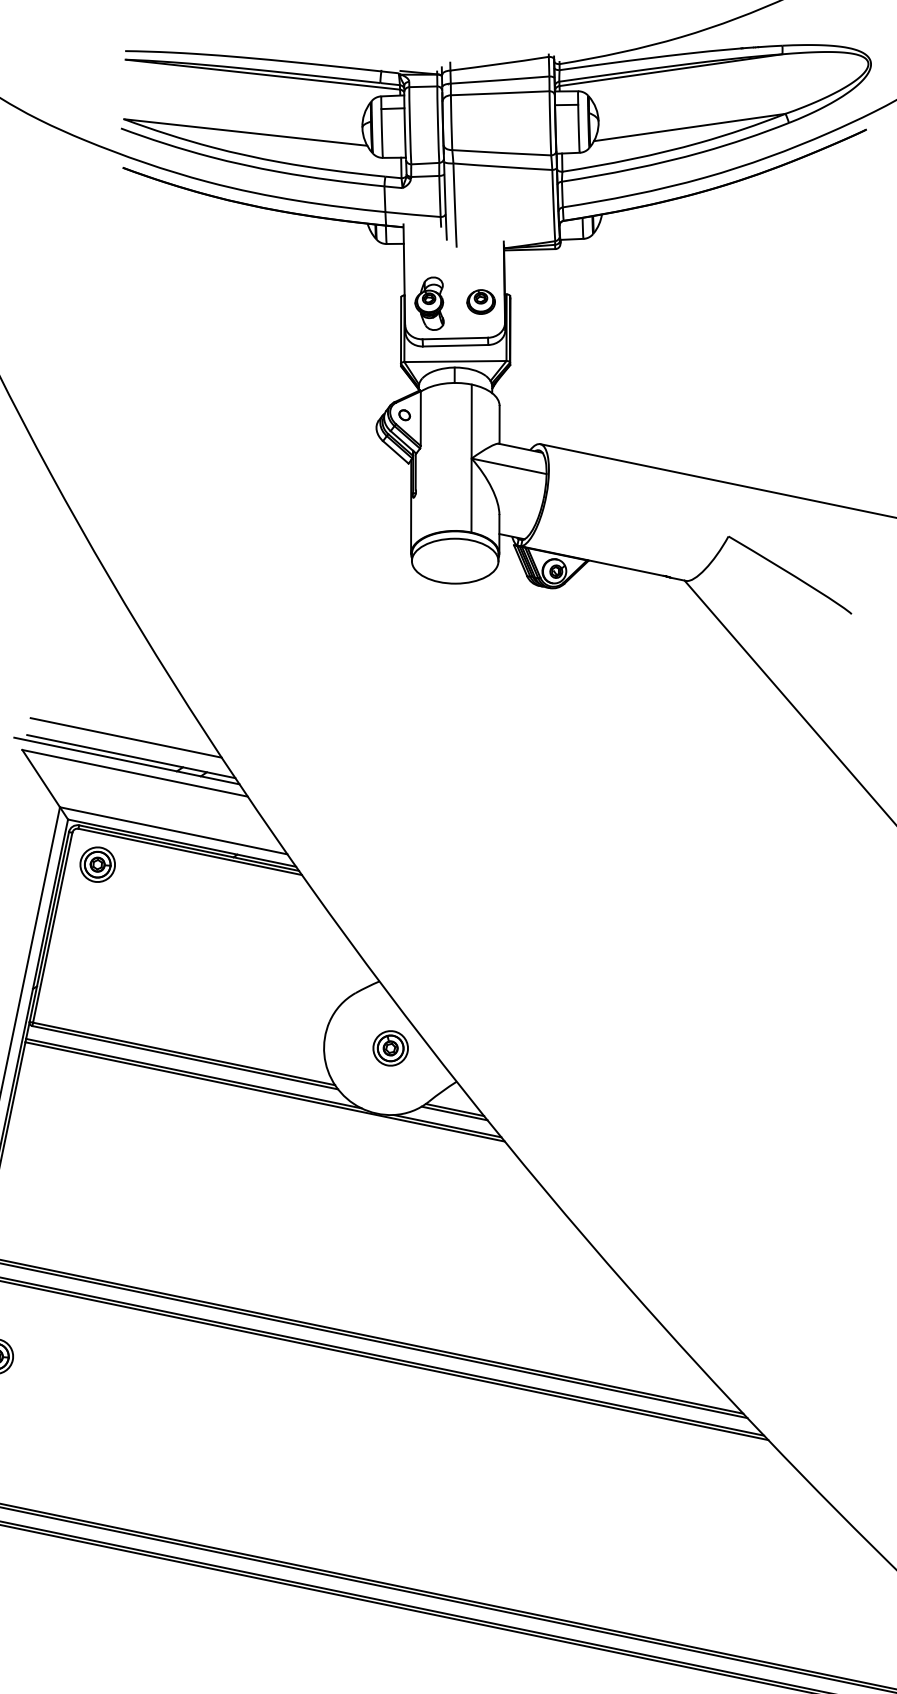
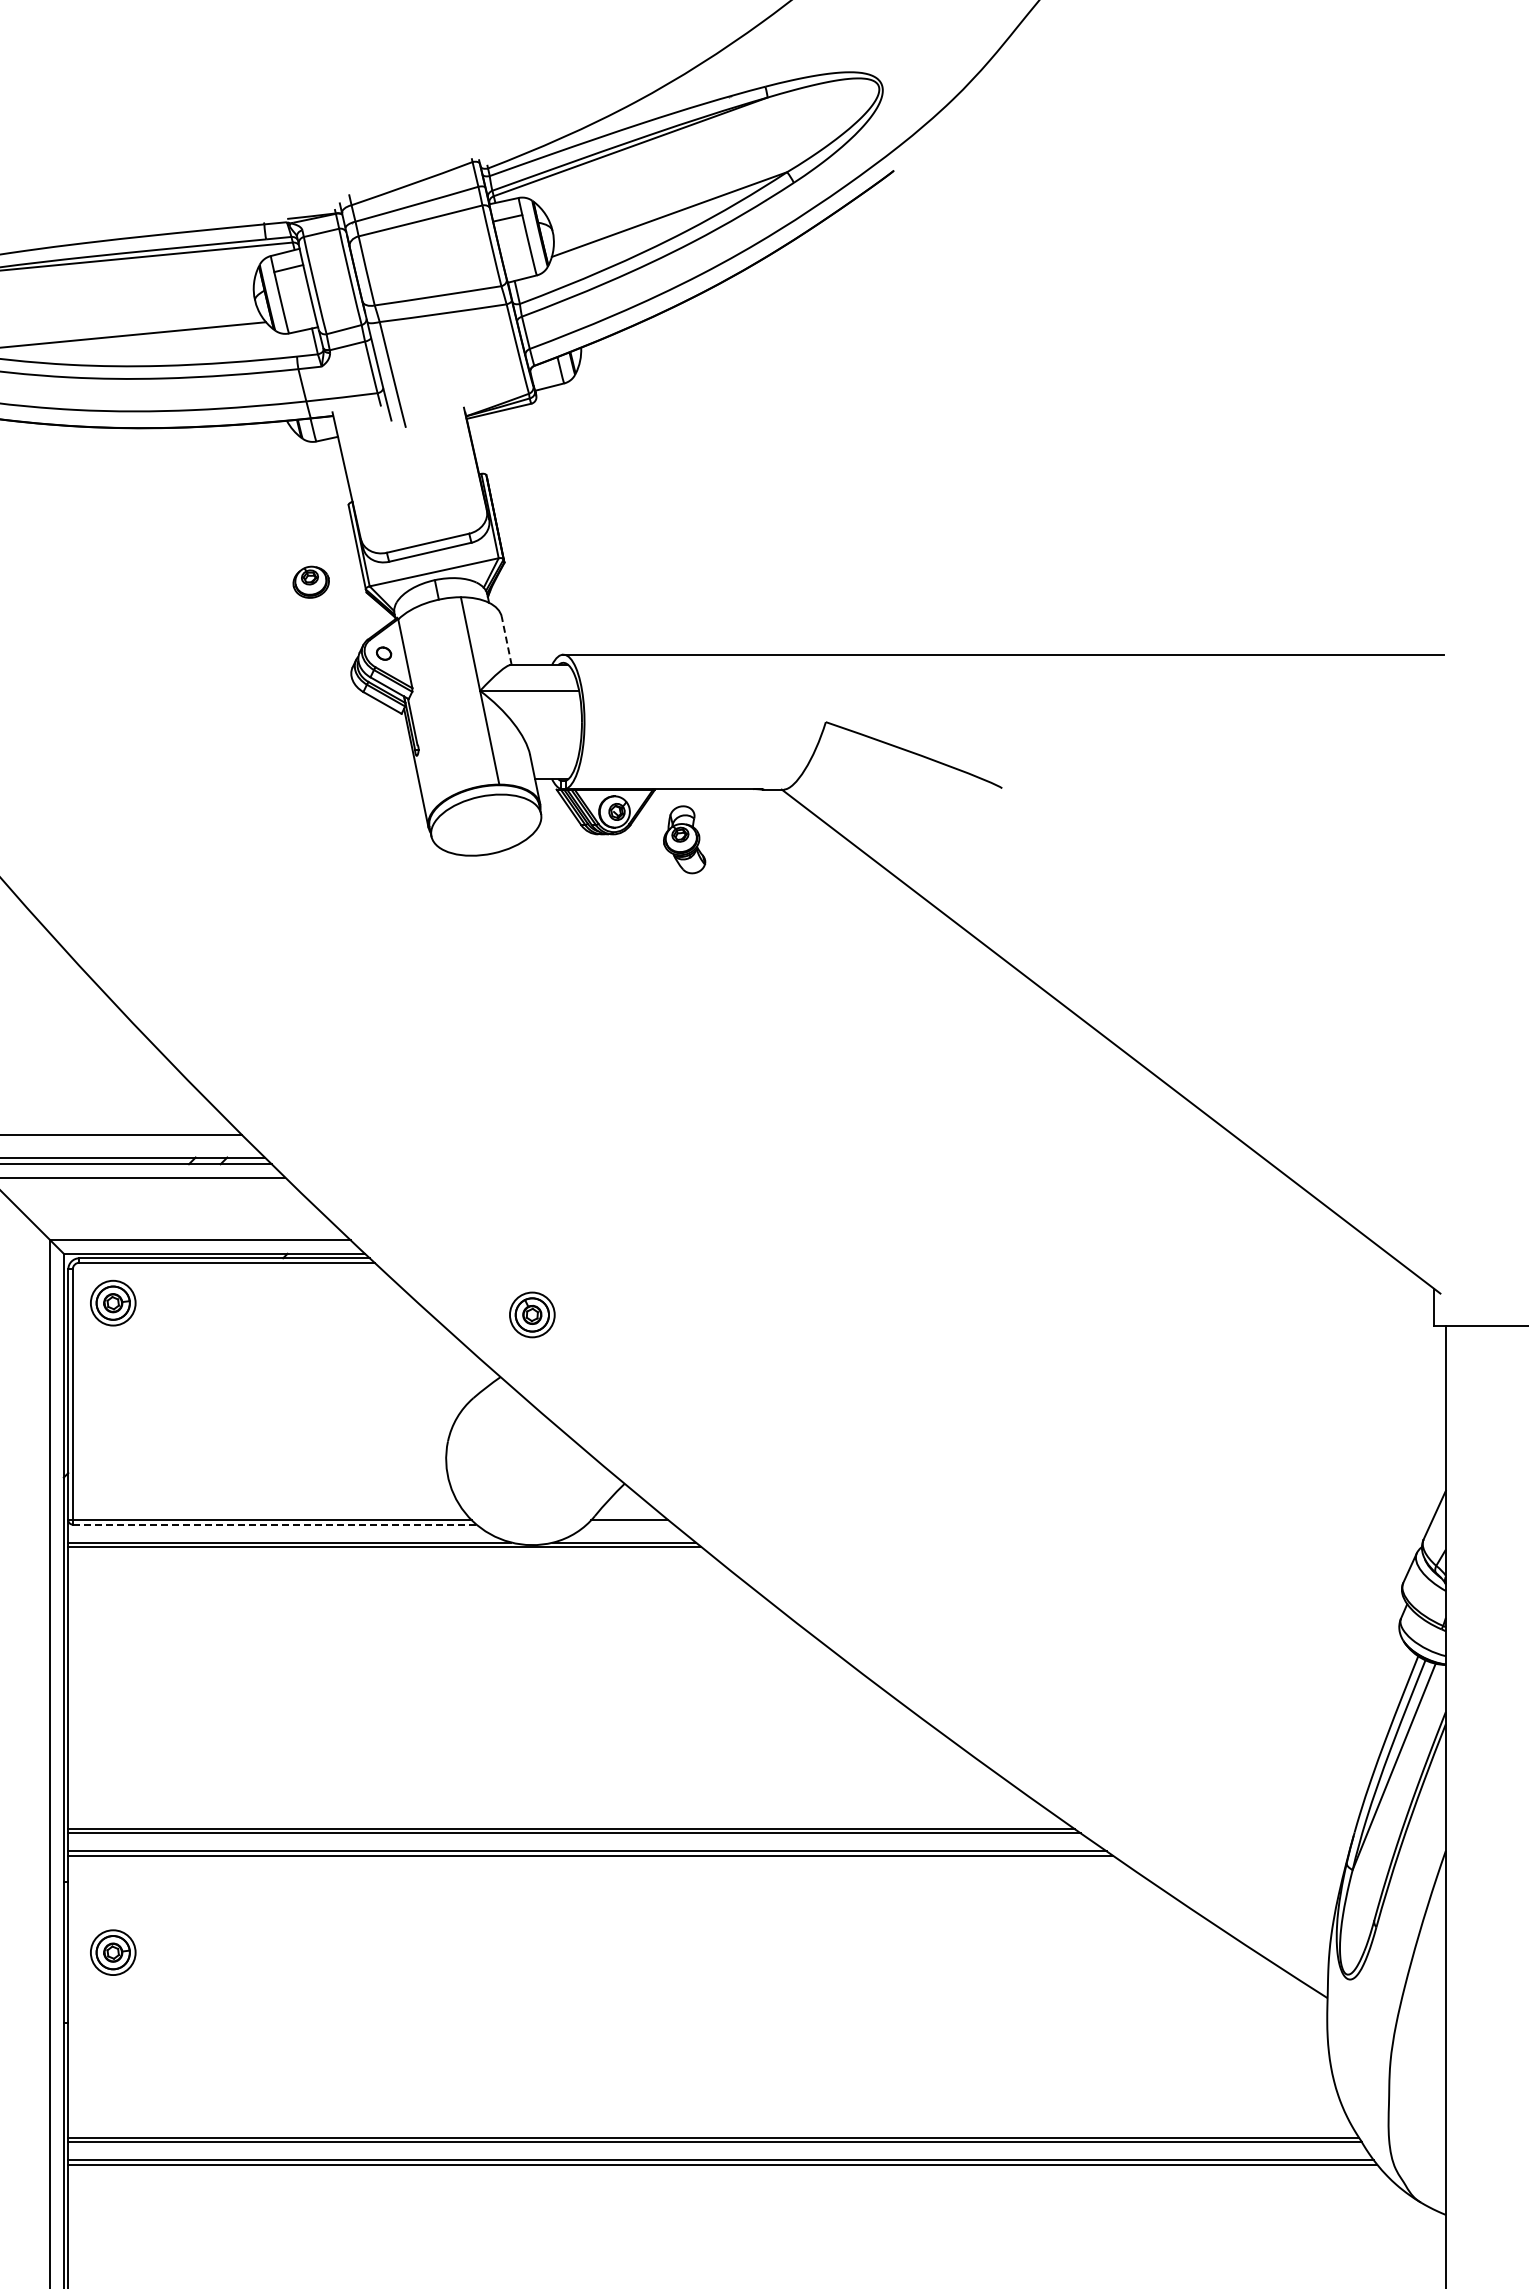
part: (480, 301) -> (310, 581), moved
part: (431, 303) -> (684, 839), moved
line: (499, 425) -> (506, 641), solid -> dashed
part: (390, 1048) -> (532, 1314), moved
line: (185, 1057) -> (274, 1524), solid -> dashed
line: (454, 1113) -> (629, 1524), removed

